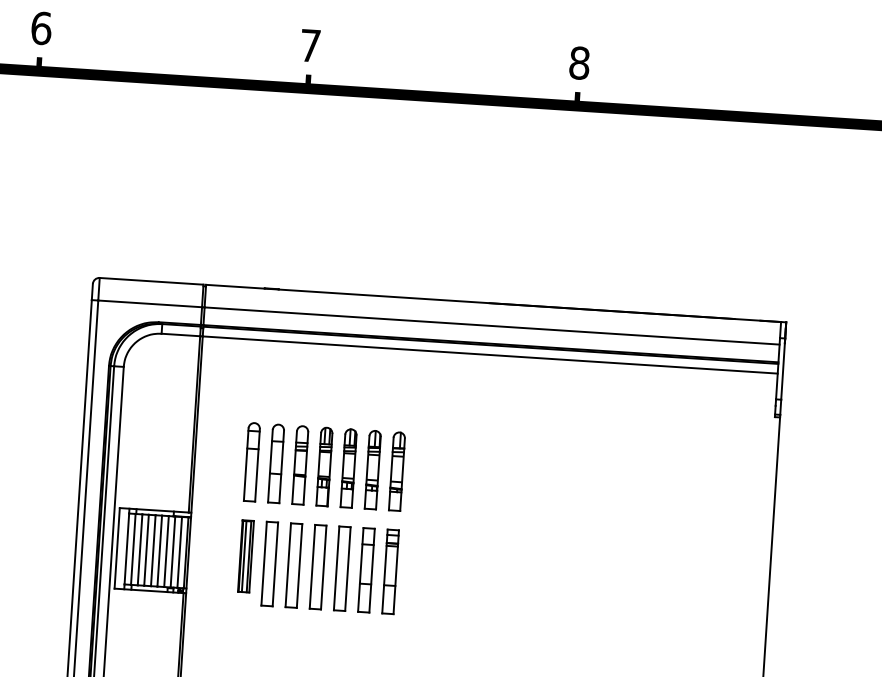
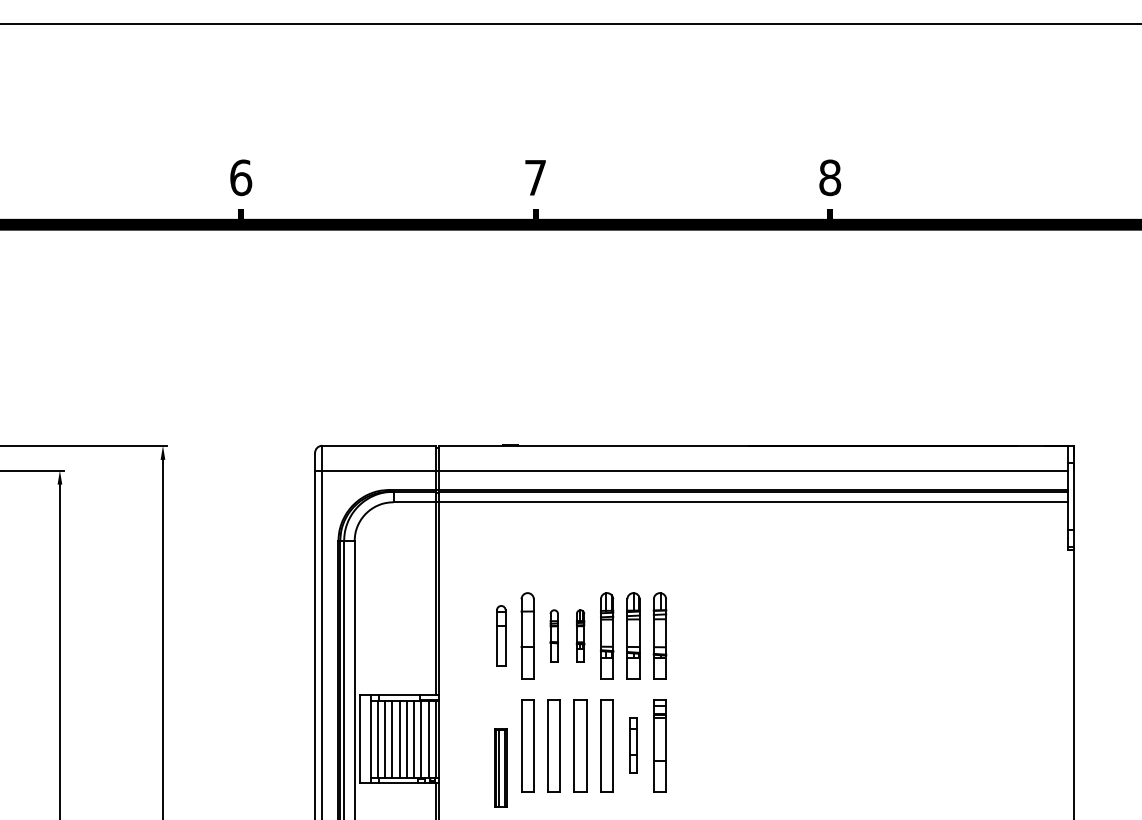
part: (252, 461) -> (501, 635), size x0.7
part: (300, 464) -> (554, 635), size x0.6
part: (324, 466) -> (580, 635), size x0.6
part: (245, 555) -> (500, 767), moved
part: (366, 570) -> (633, 745), size x0.6

